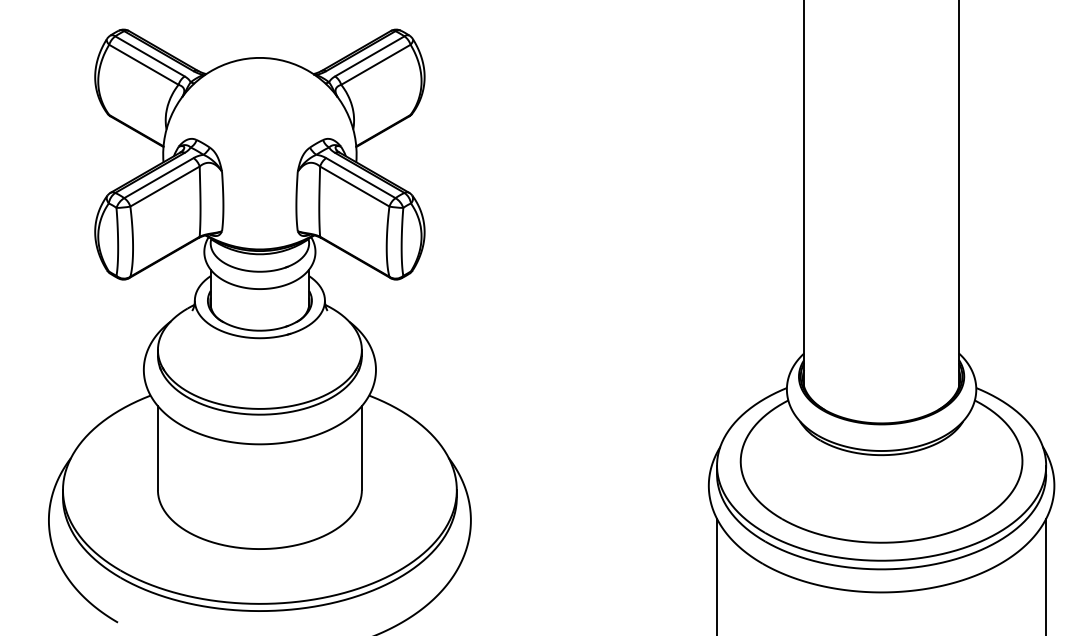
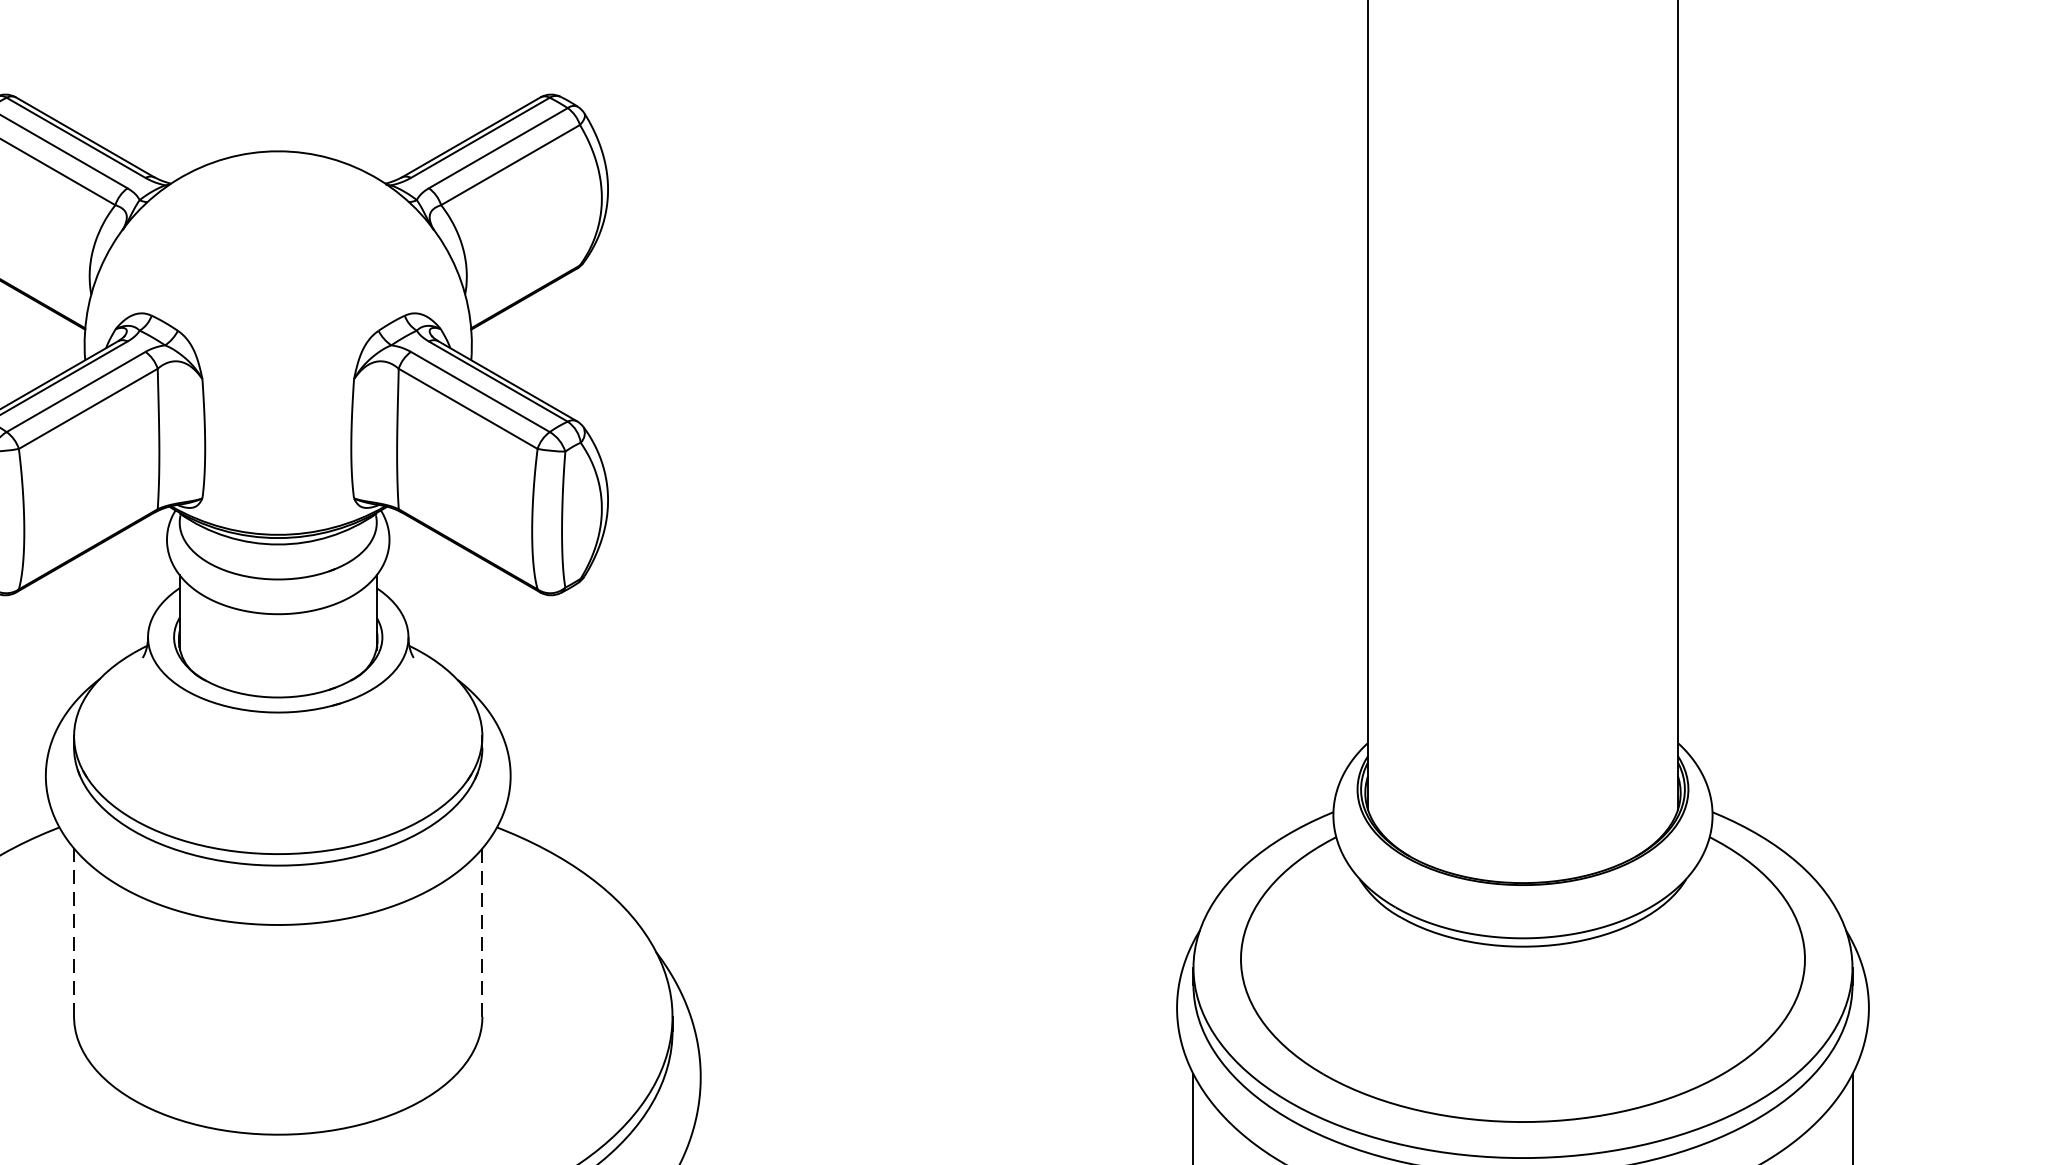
line: (361, 447) -> (481, 931), solid -> dashed
line: (157, 448) -> (73, 933), solid -> dashed

